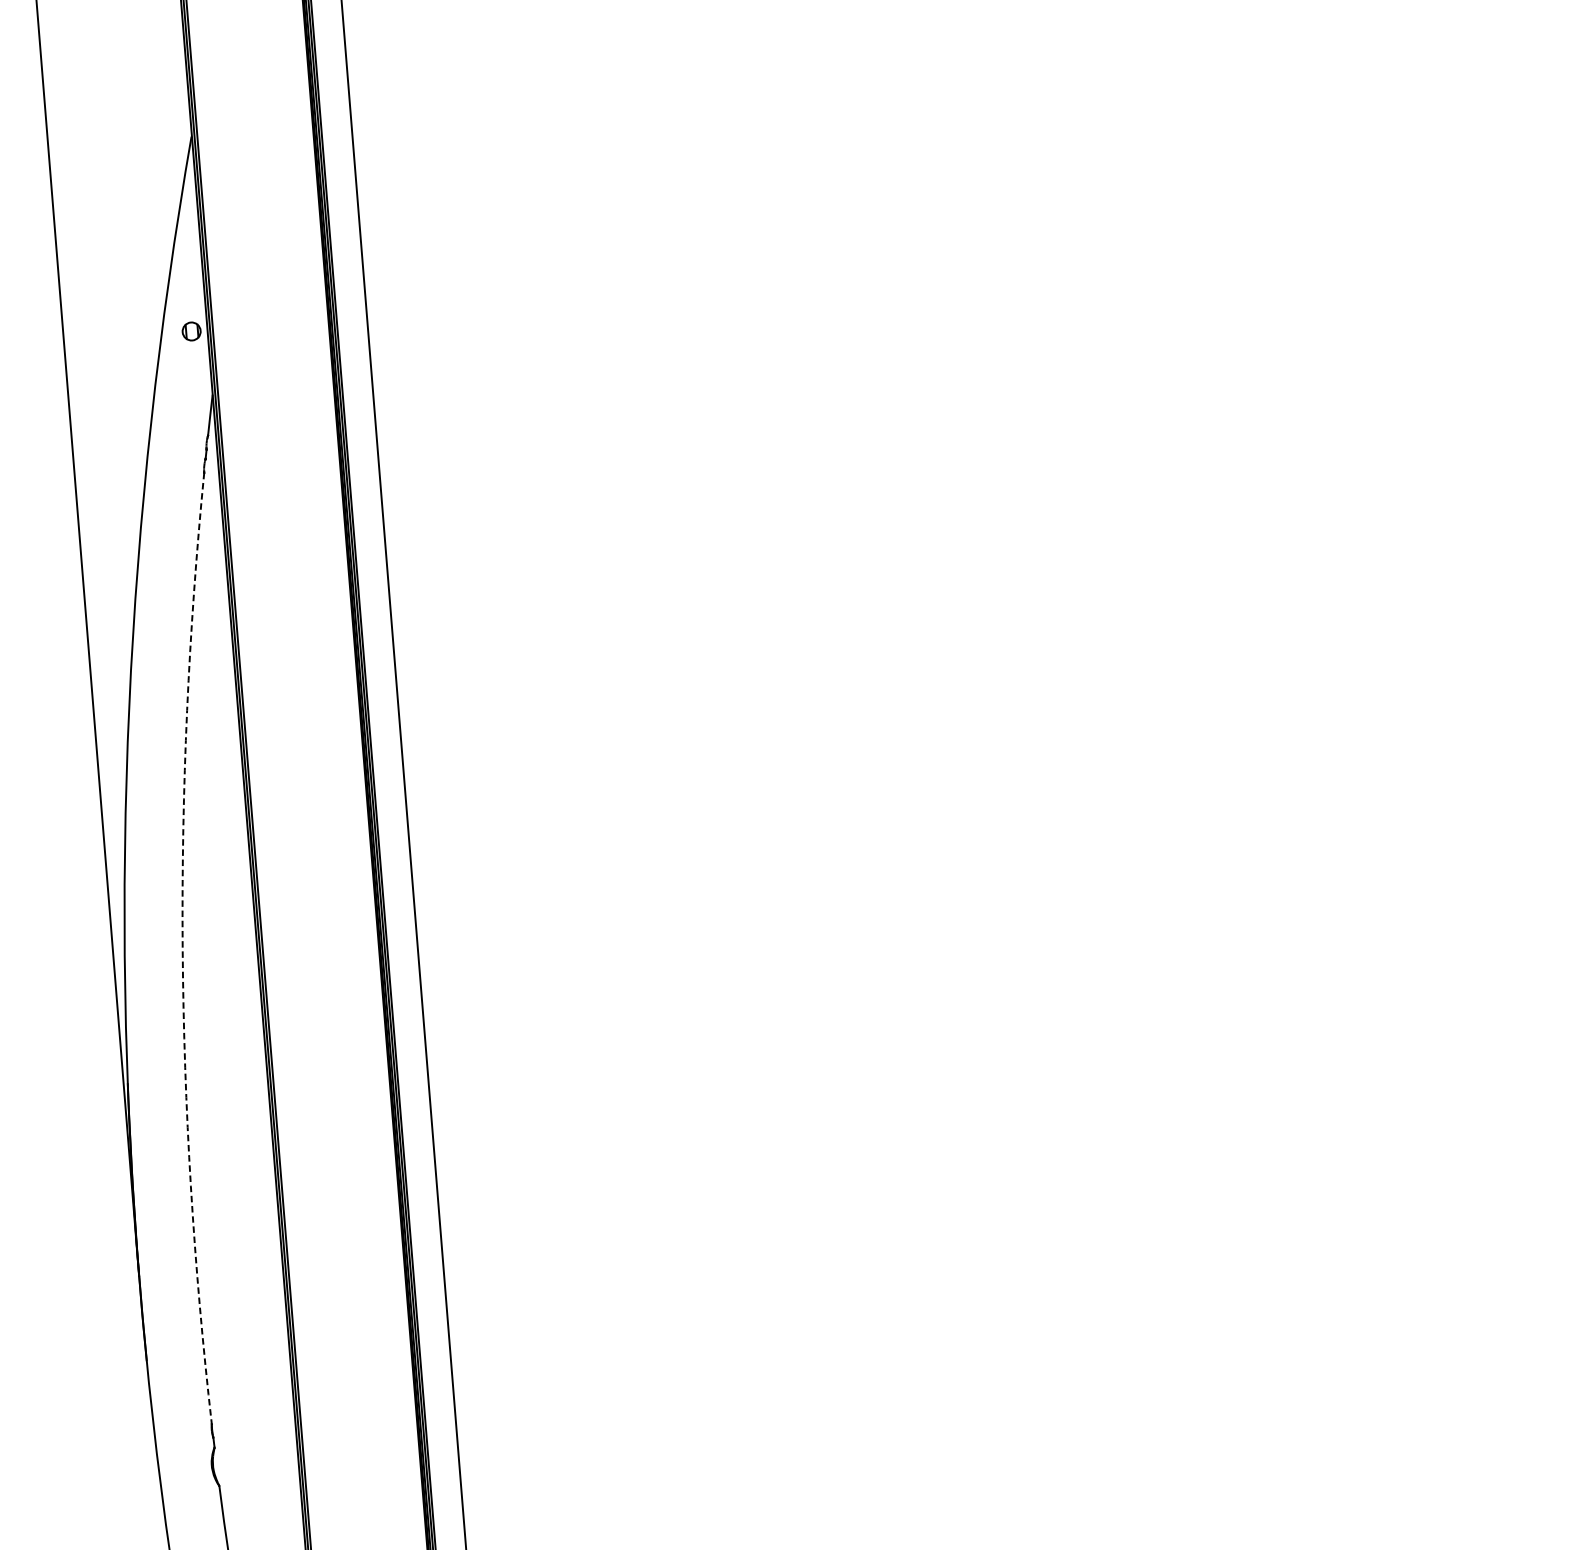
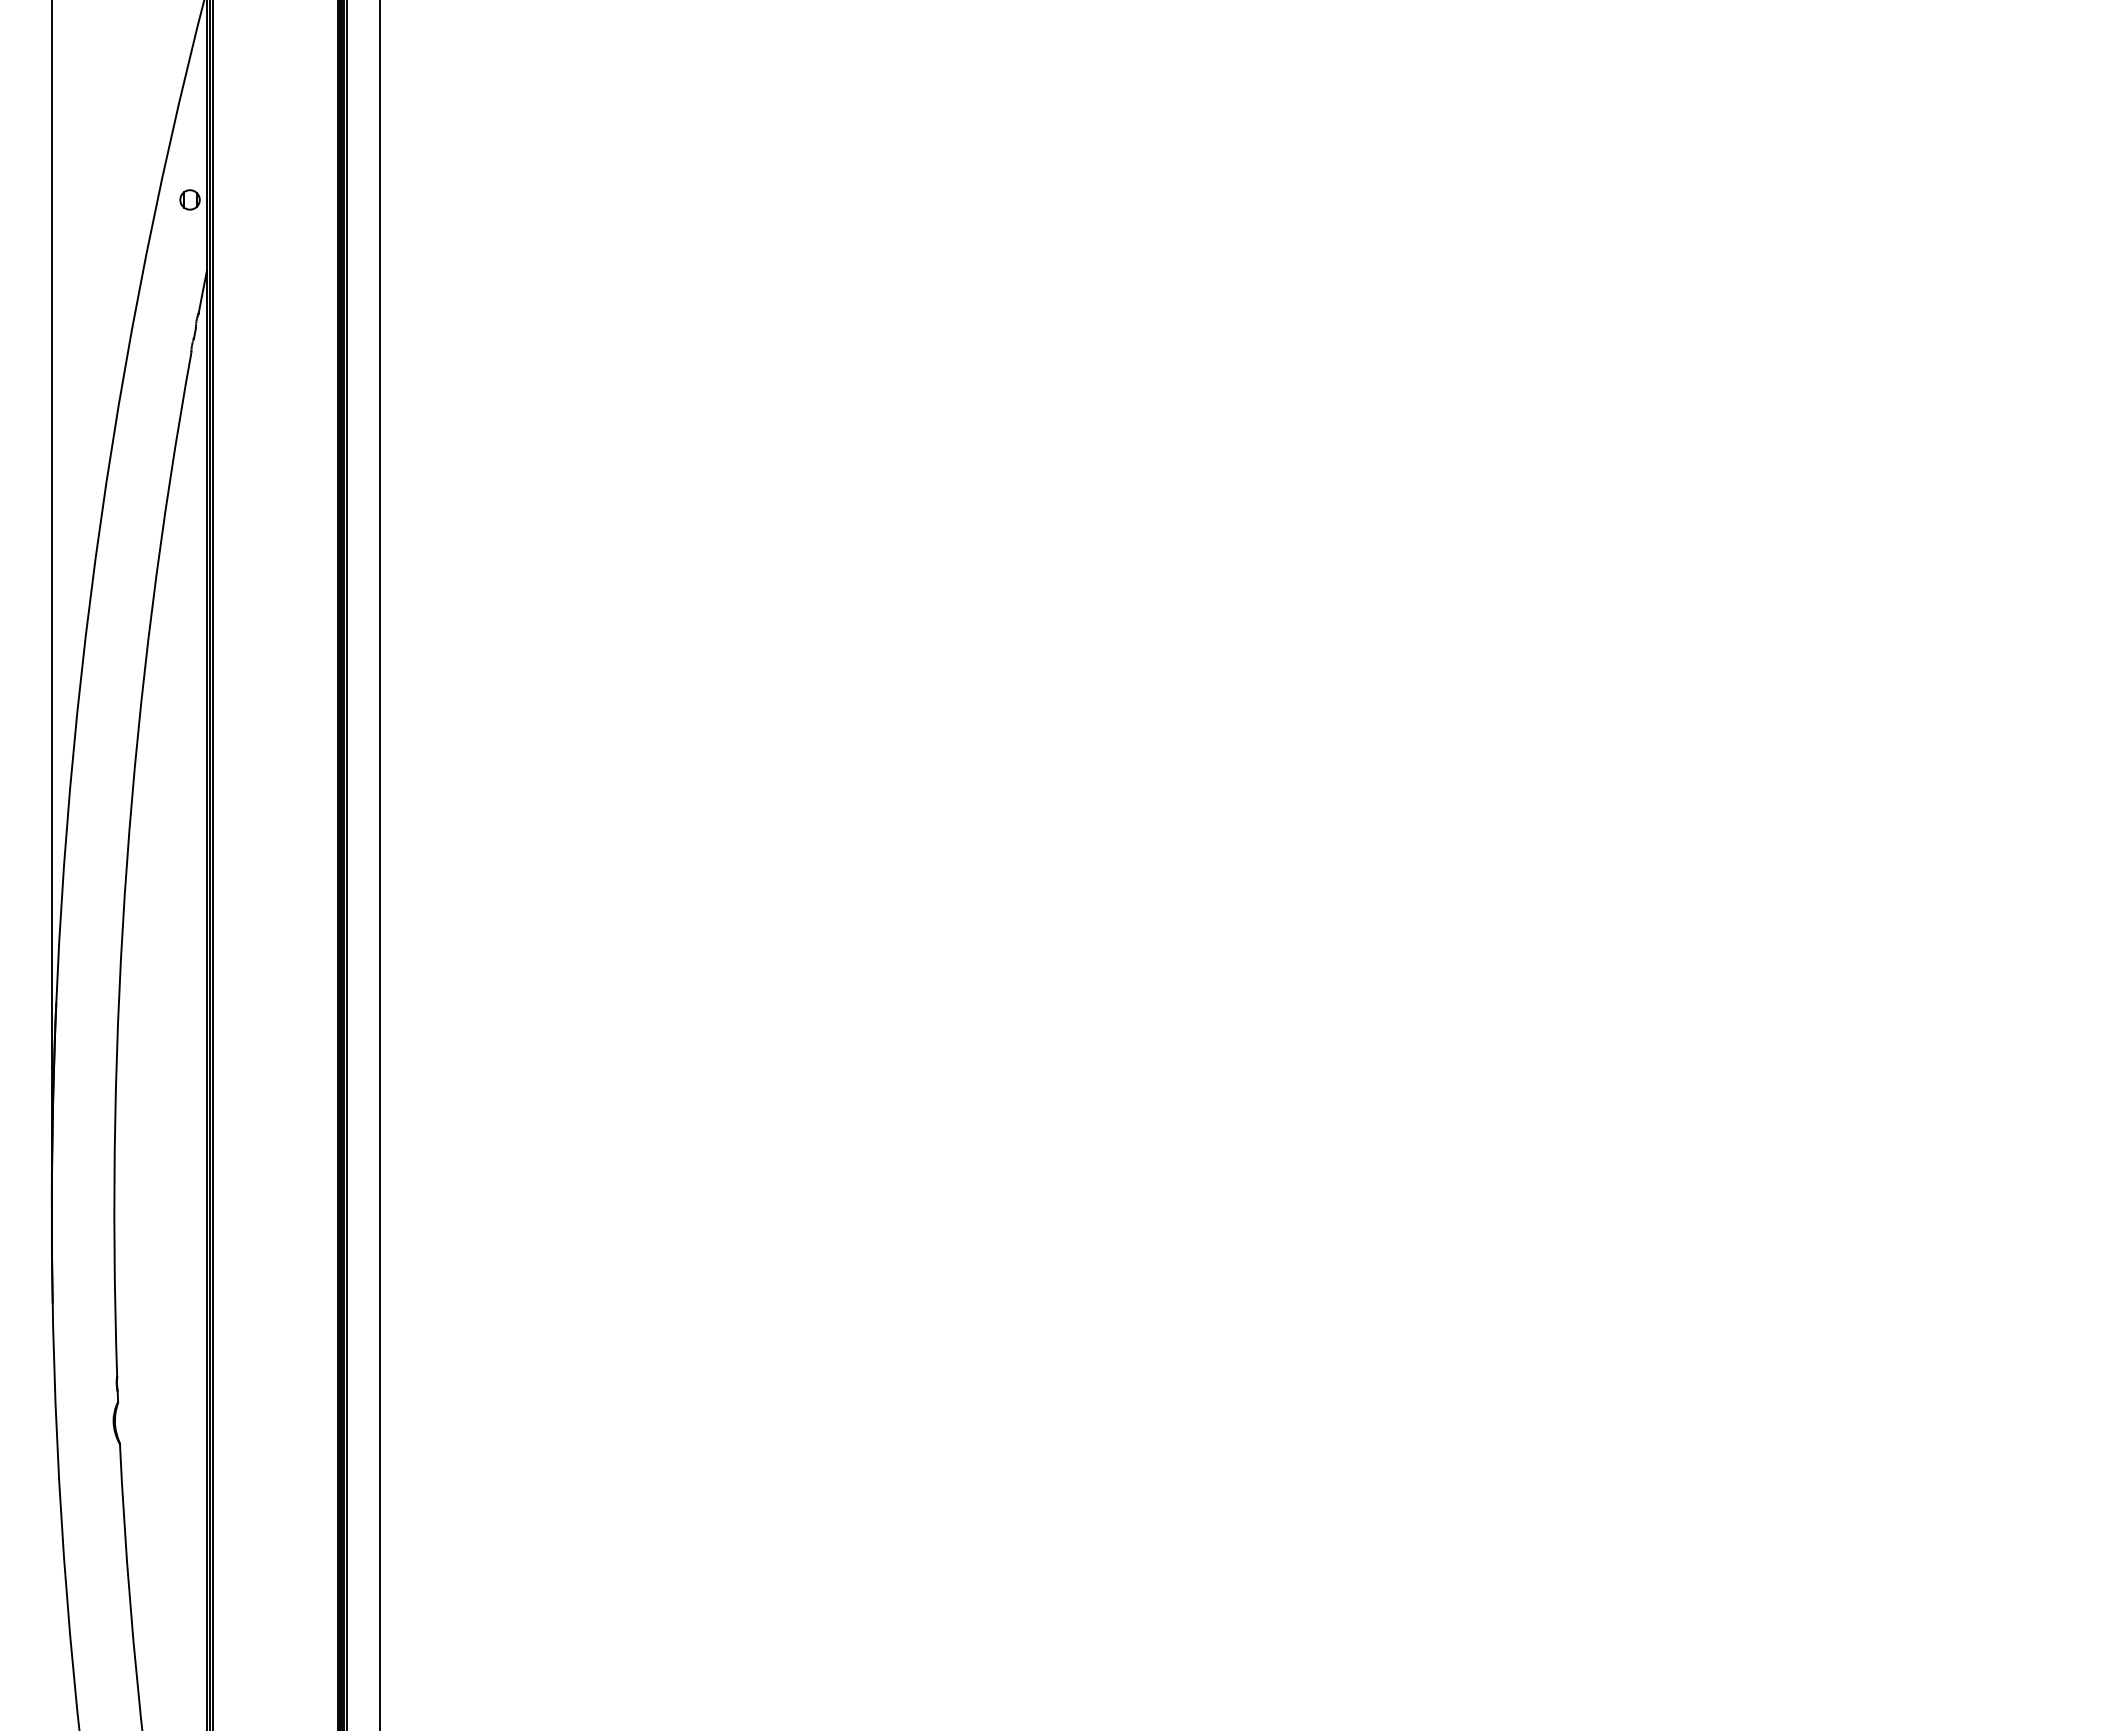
arc: (182, 948) -> (126, 862), dashed -> solid

